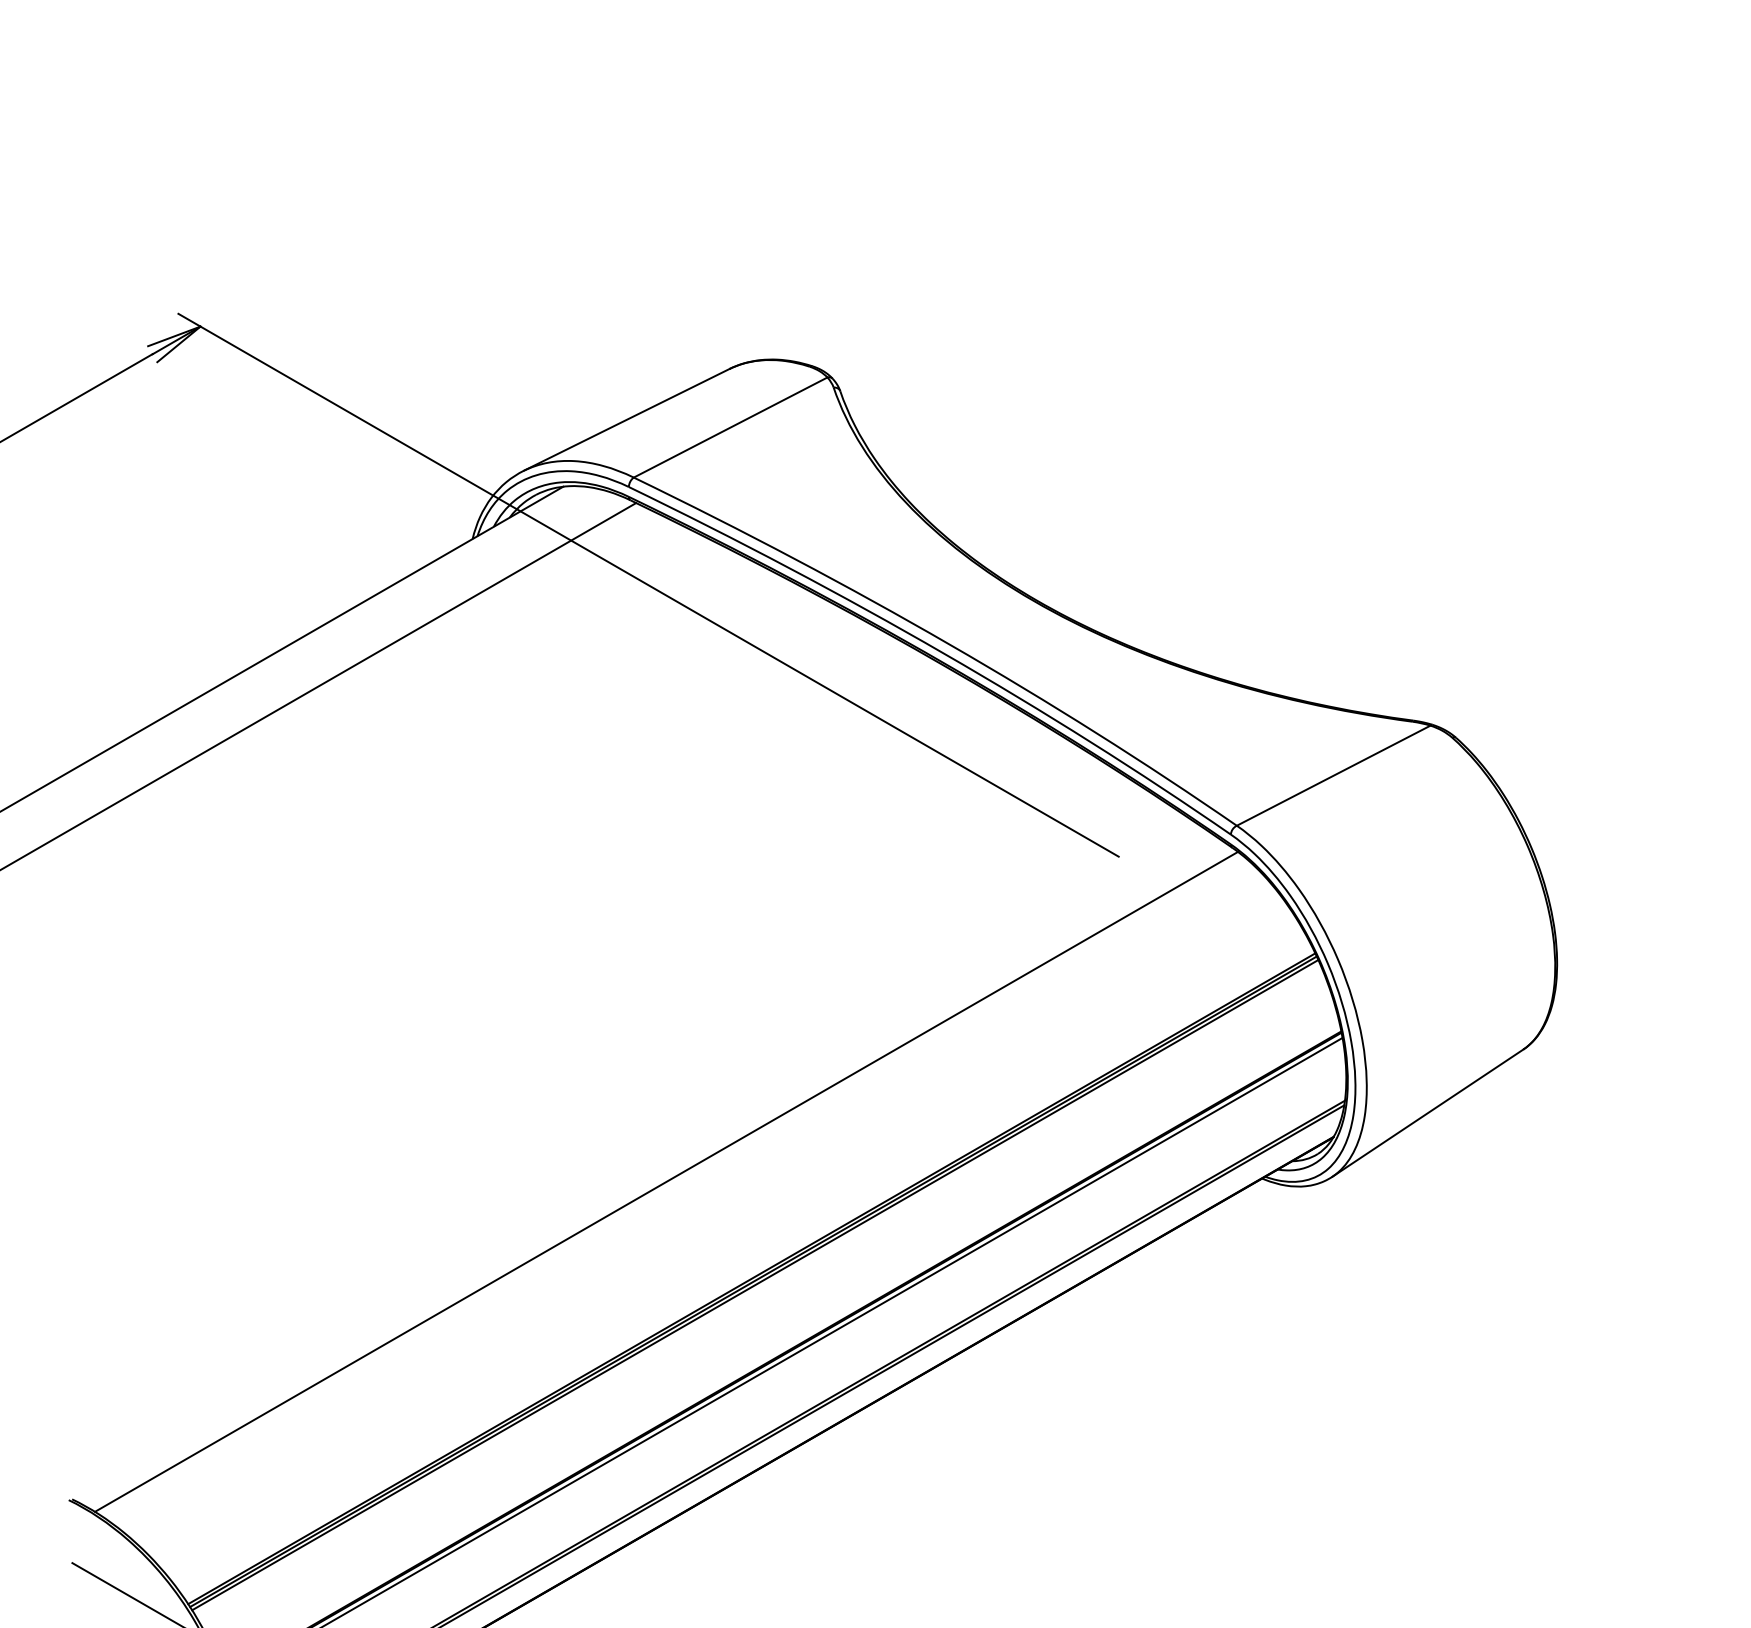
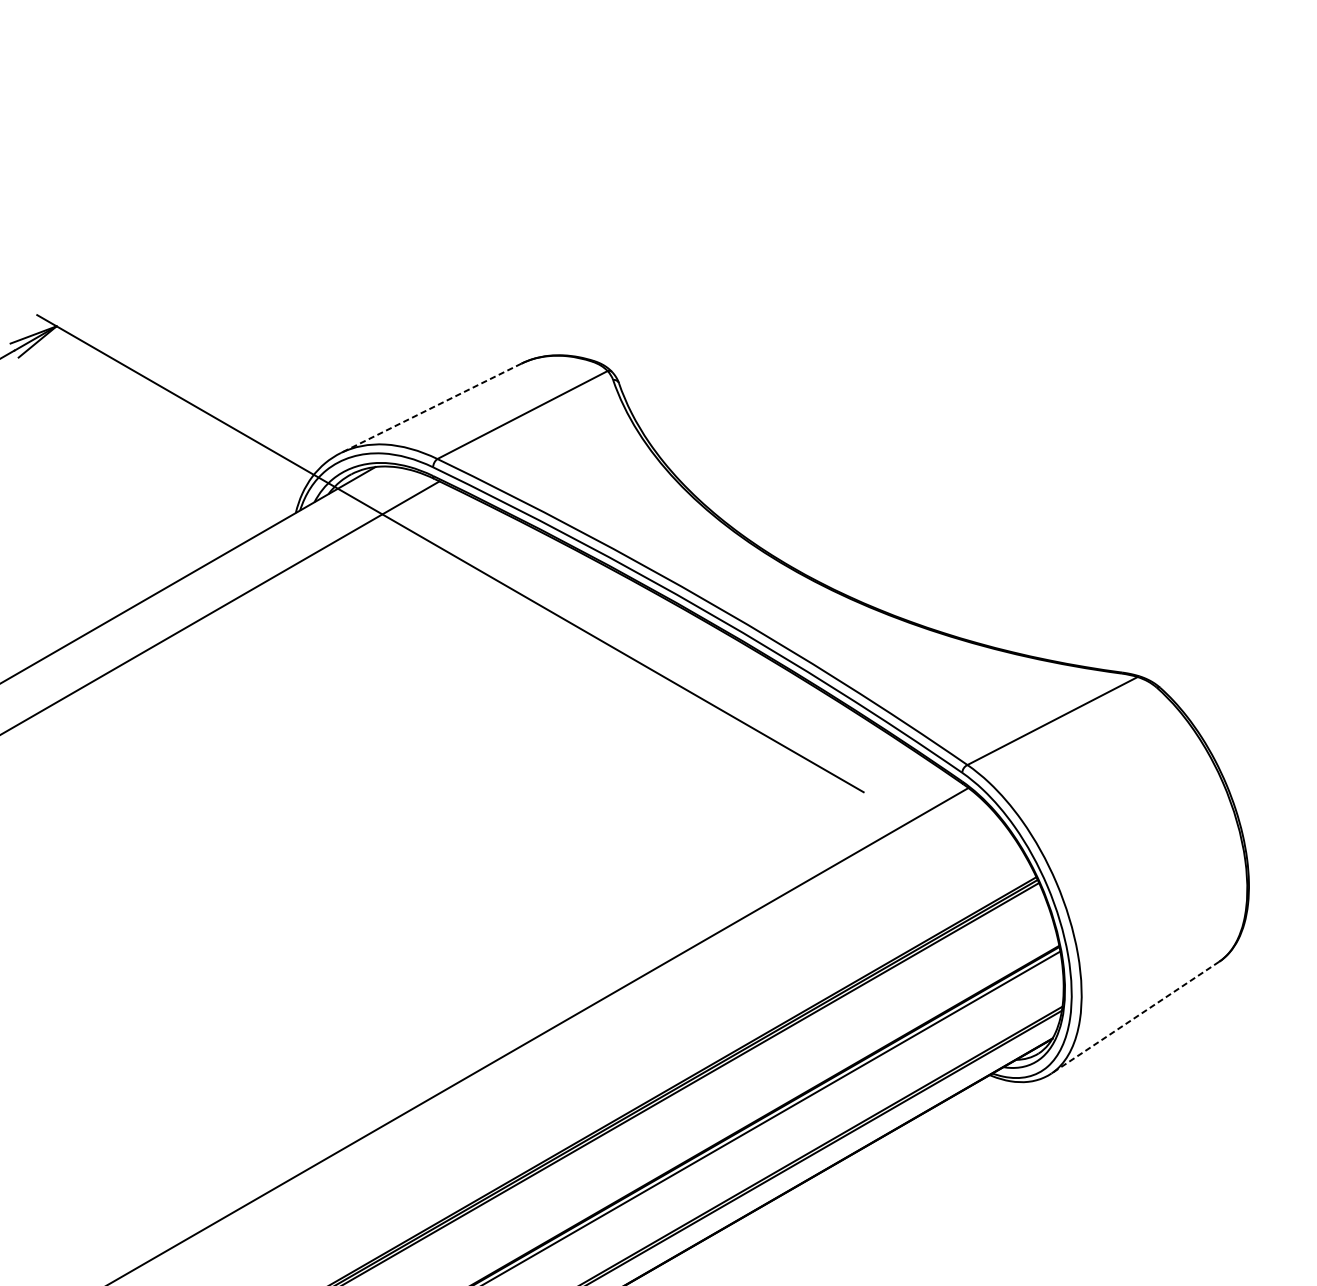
line: (626, 419) -> (431, 407), solid -> dashed
line: (1427, 1113) -> (1135, 1017), solid -> dashed

